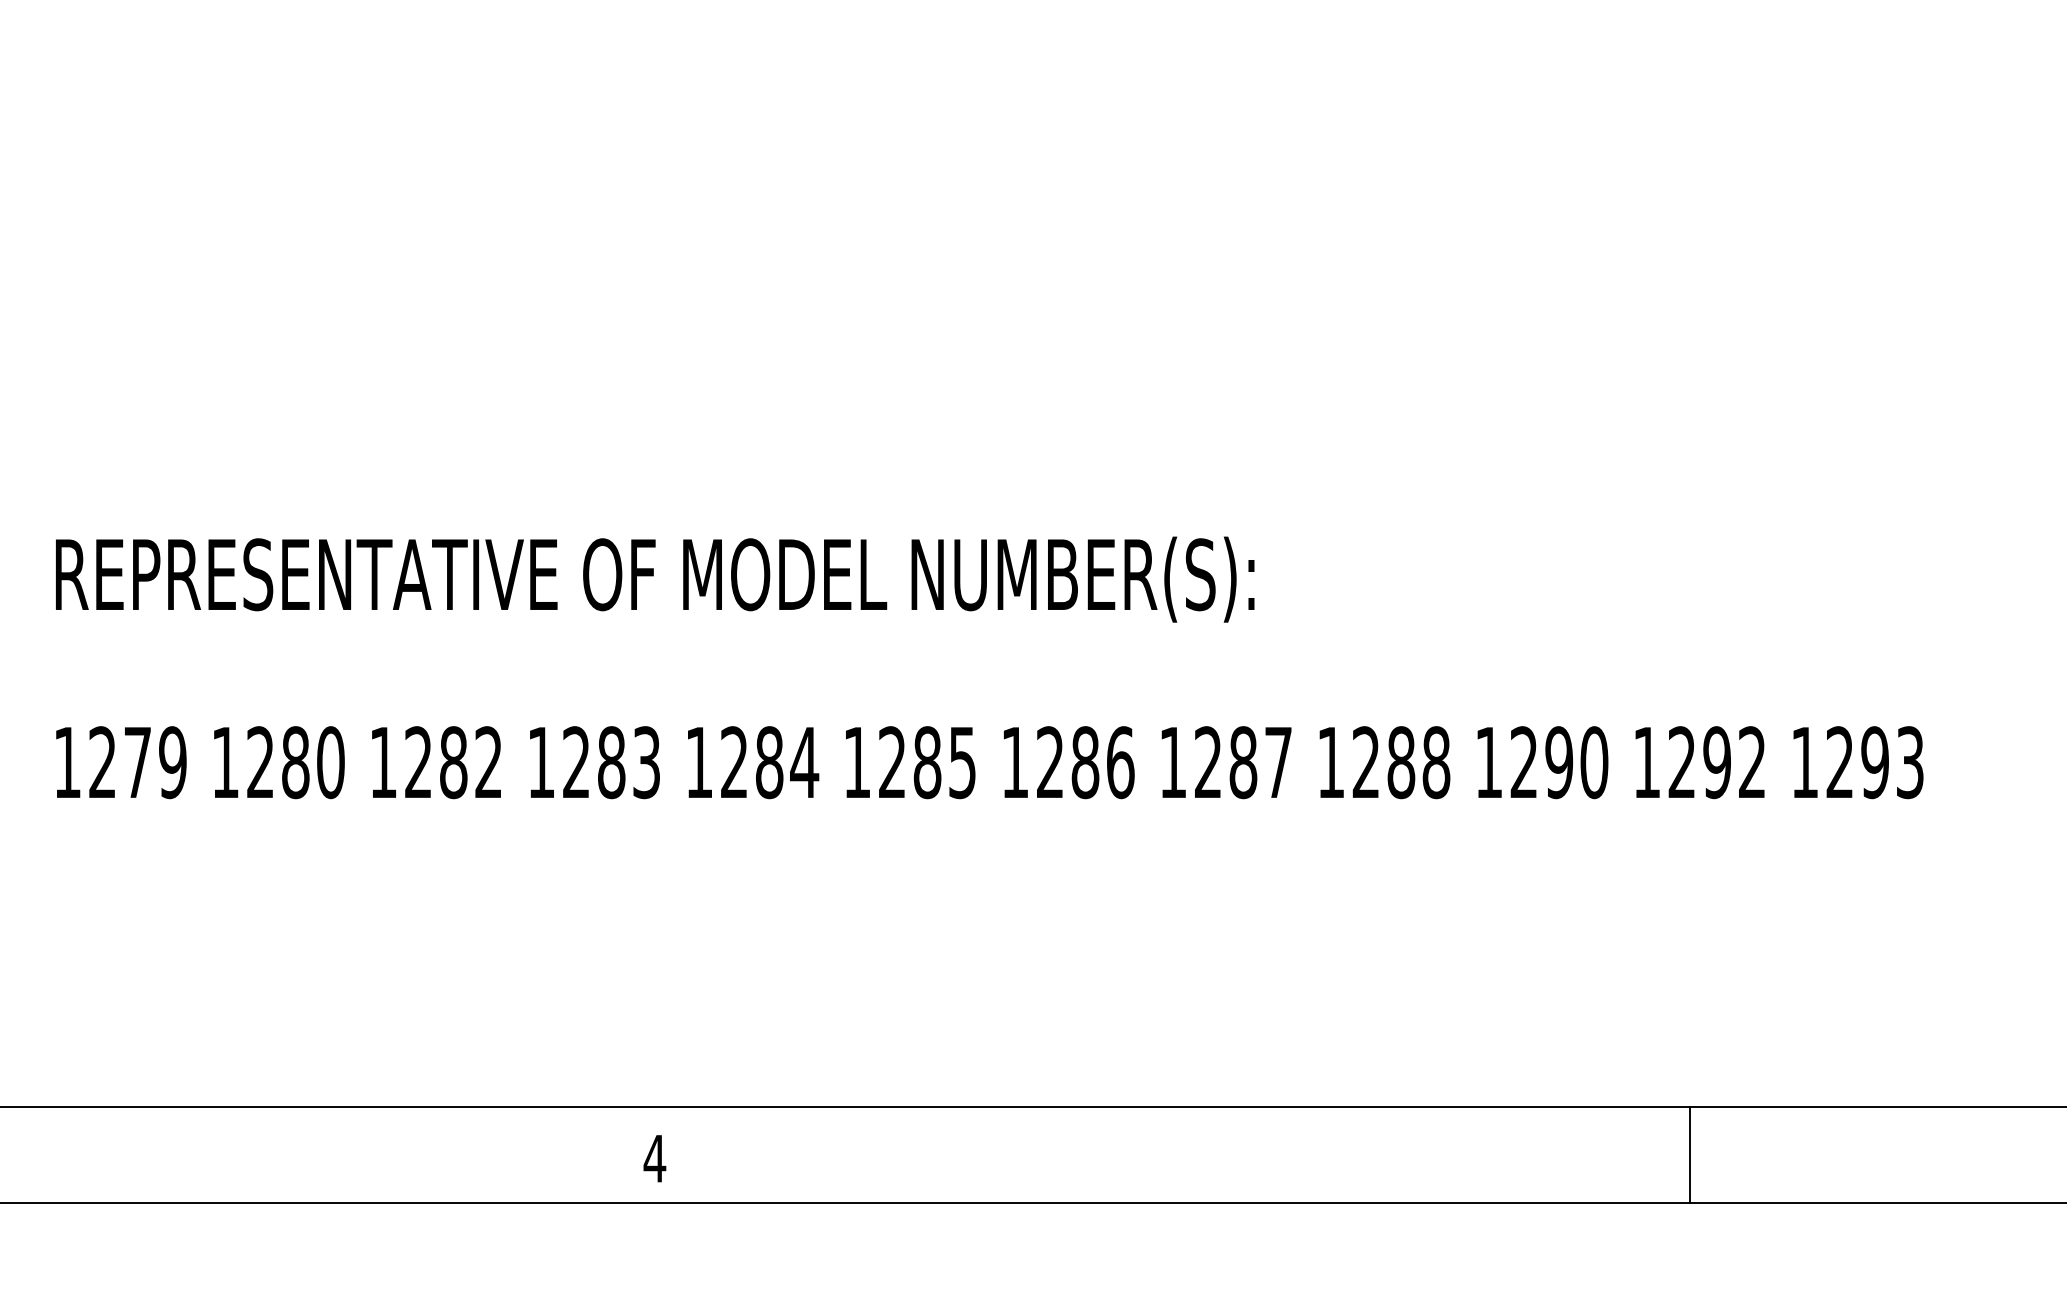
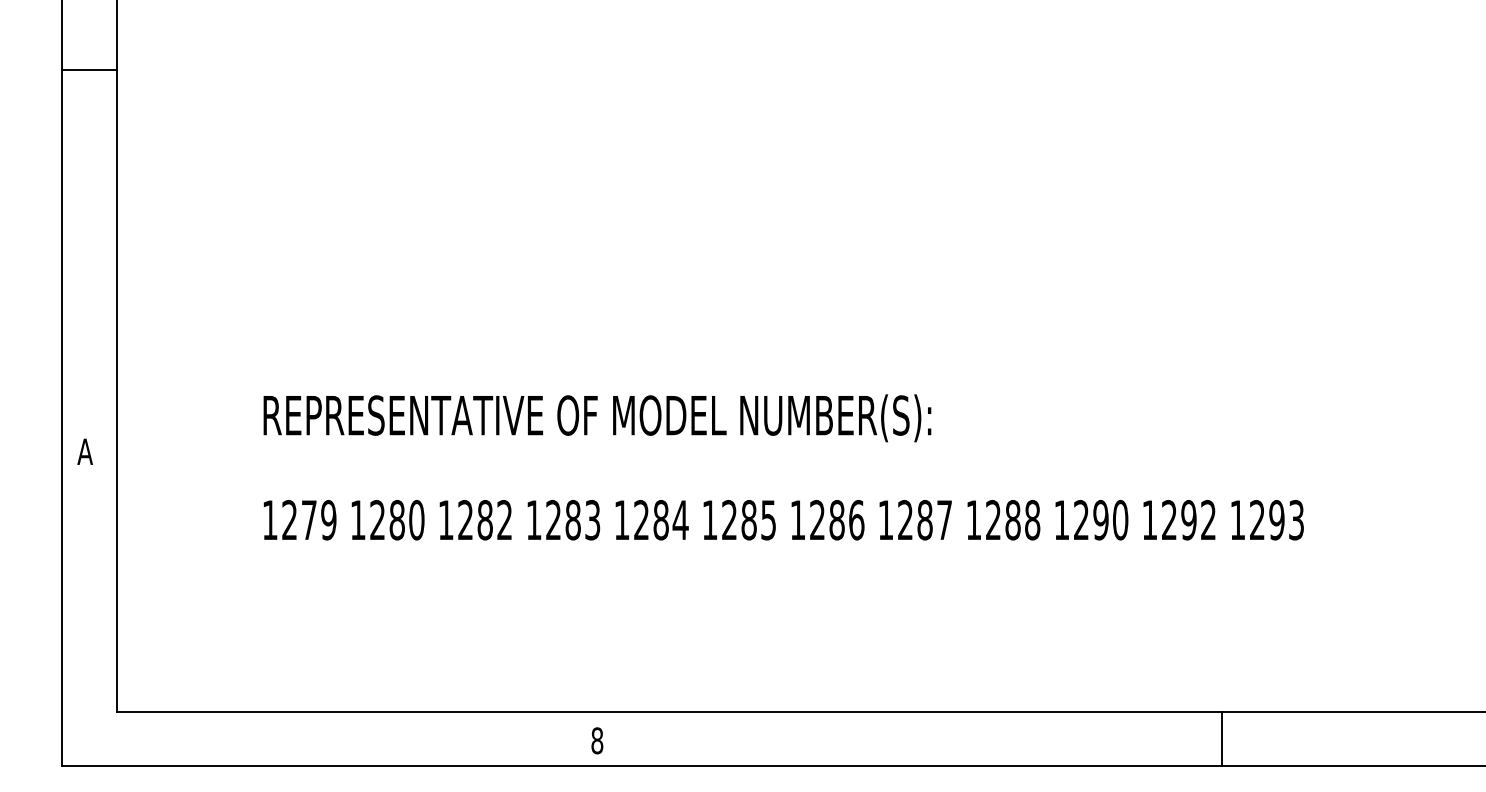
line: (1689, 1154) -> (1221, 738), moved
text: (655, 1158) -> (597, 740), 4 -> 8

